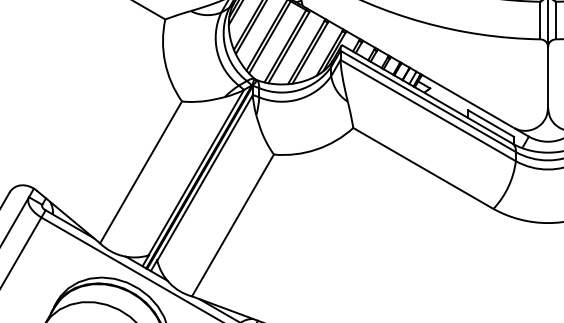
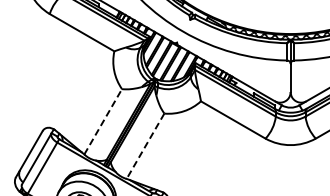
line: (141, 171) -> (103, 121), solid -> dashed
line: (232, 226) -> (145, 146), solid -> dashed

